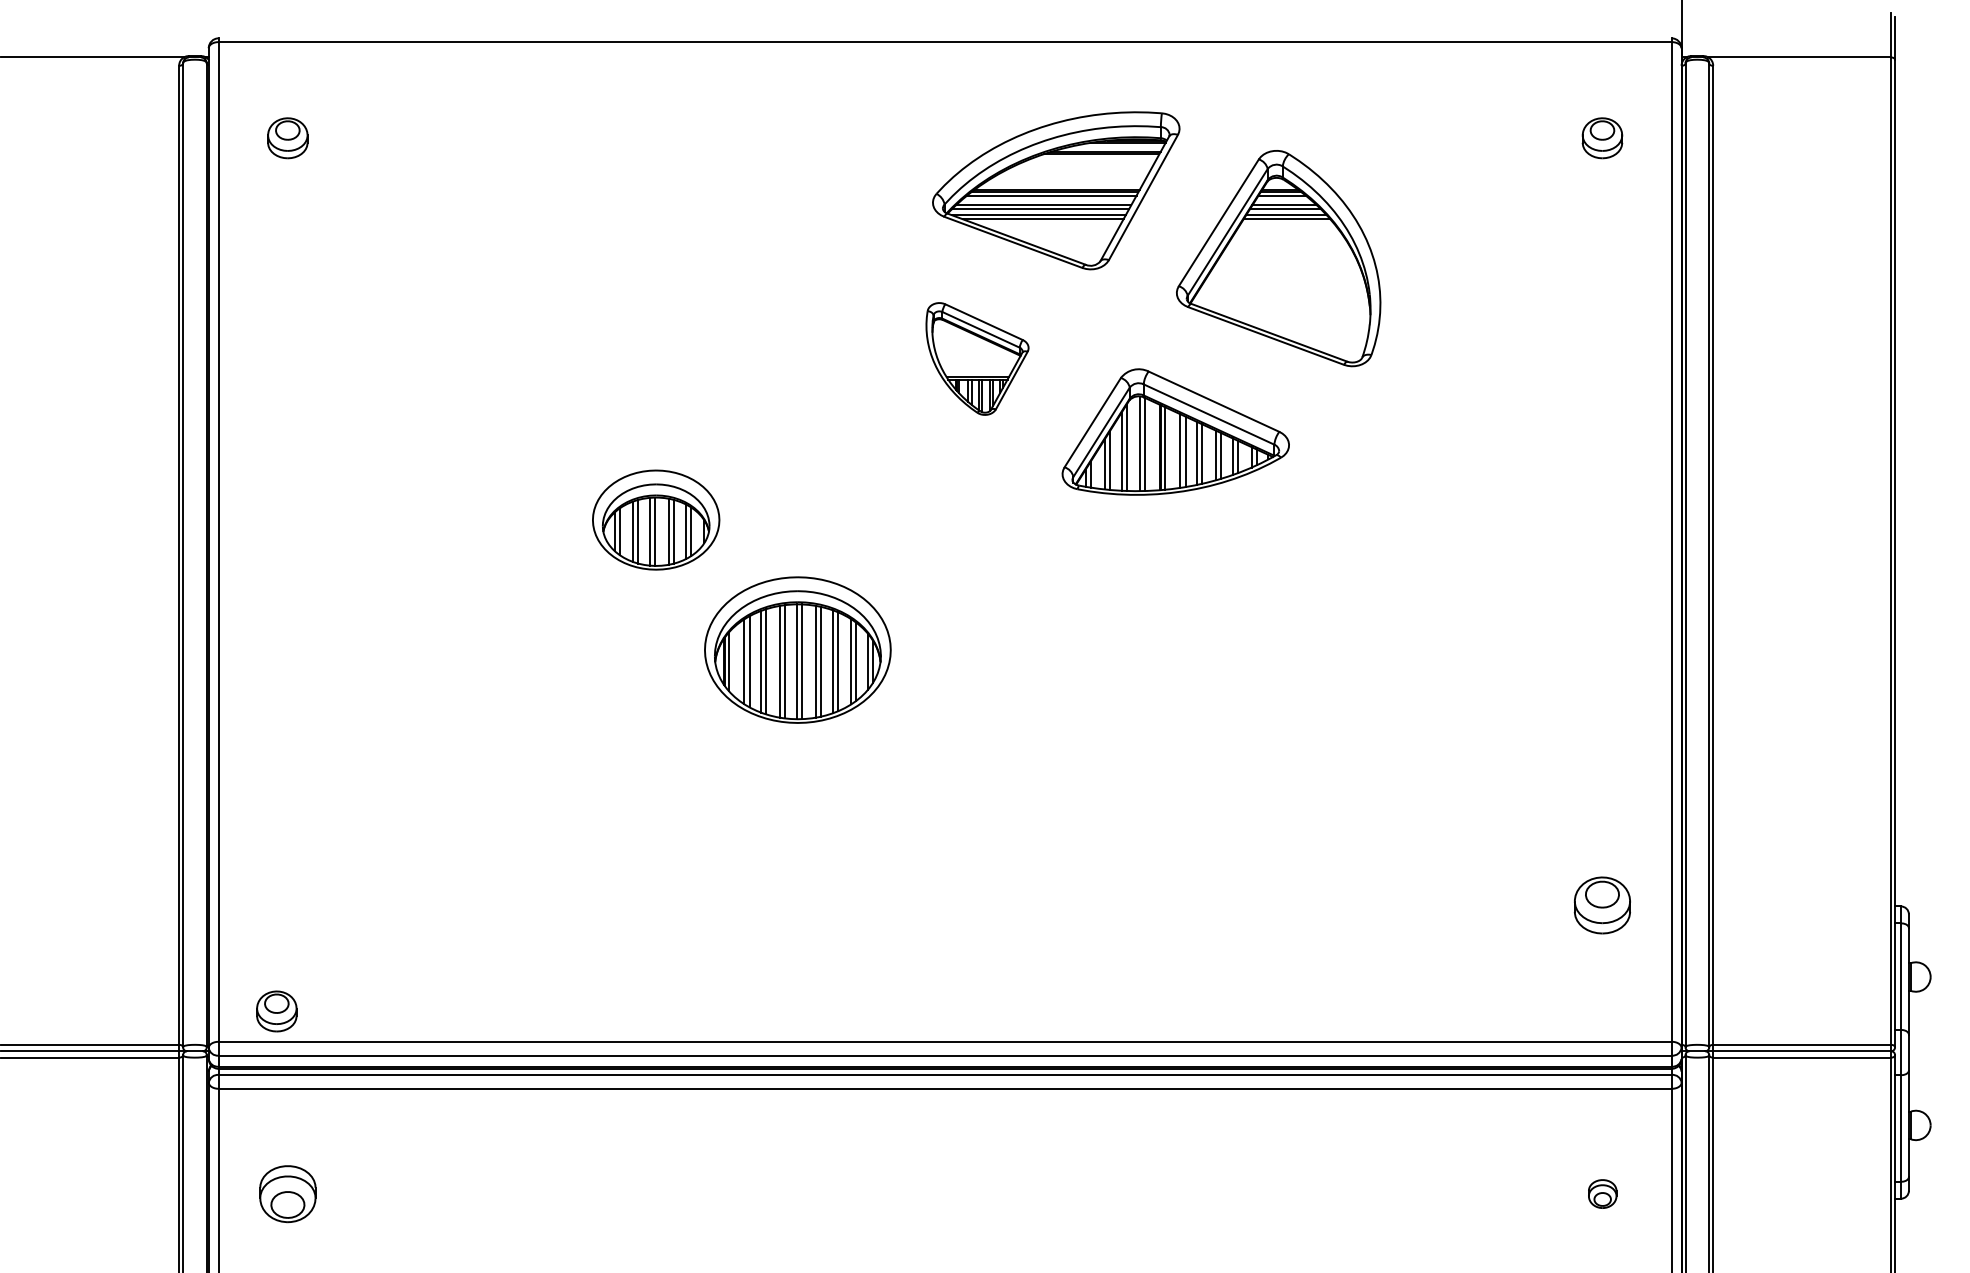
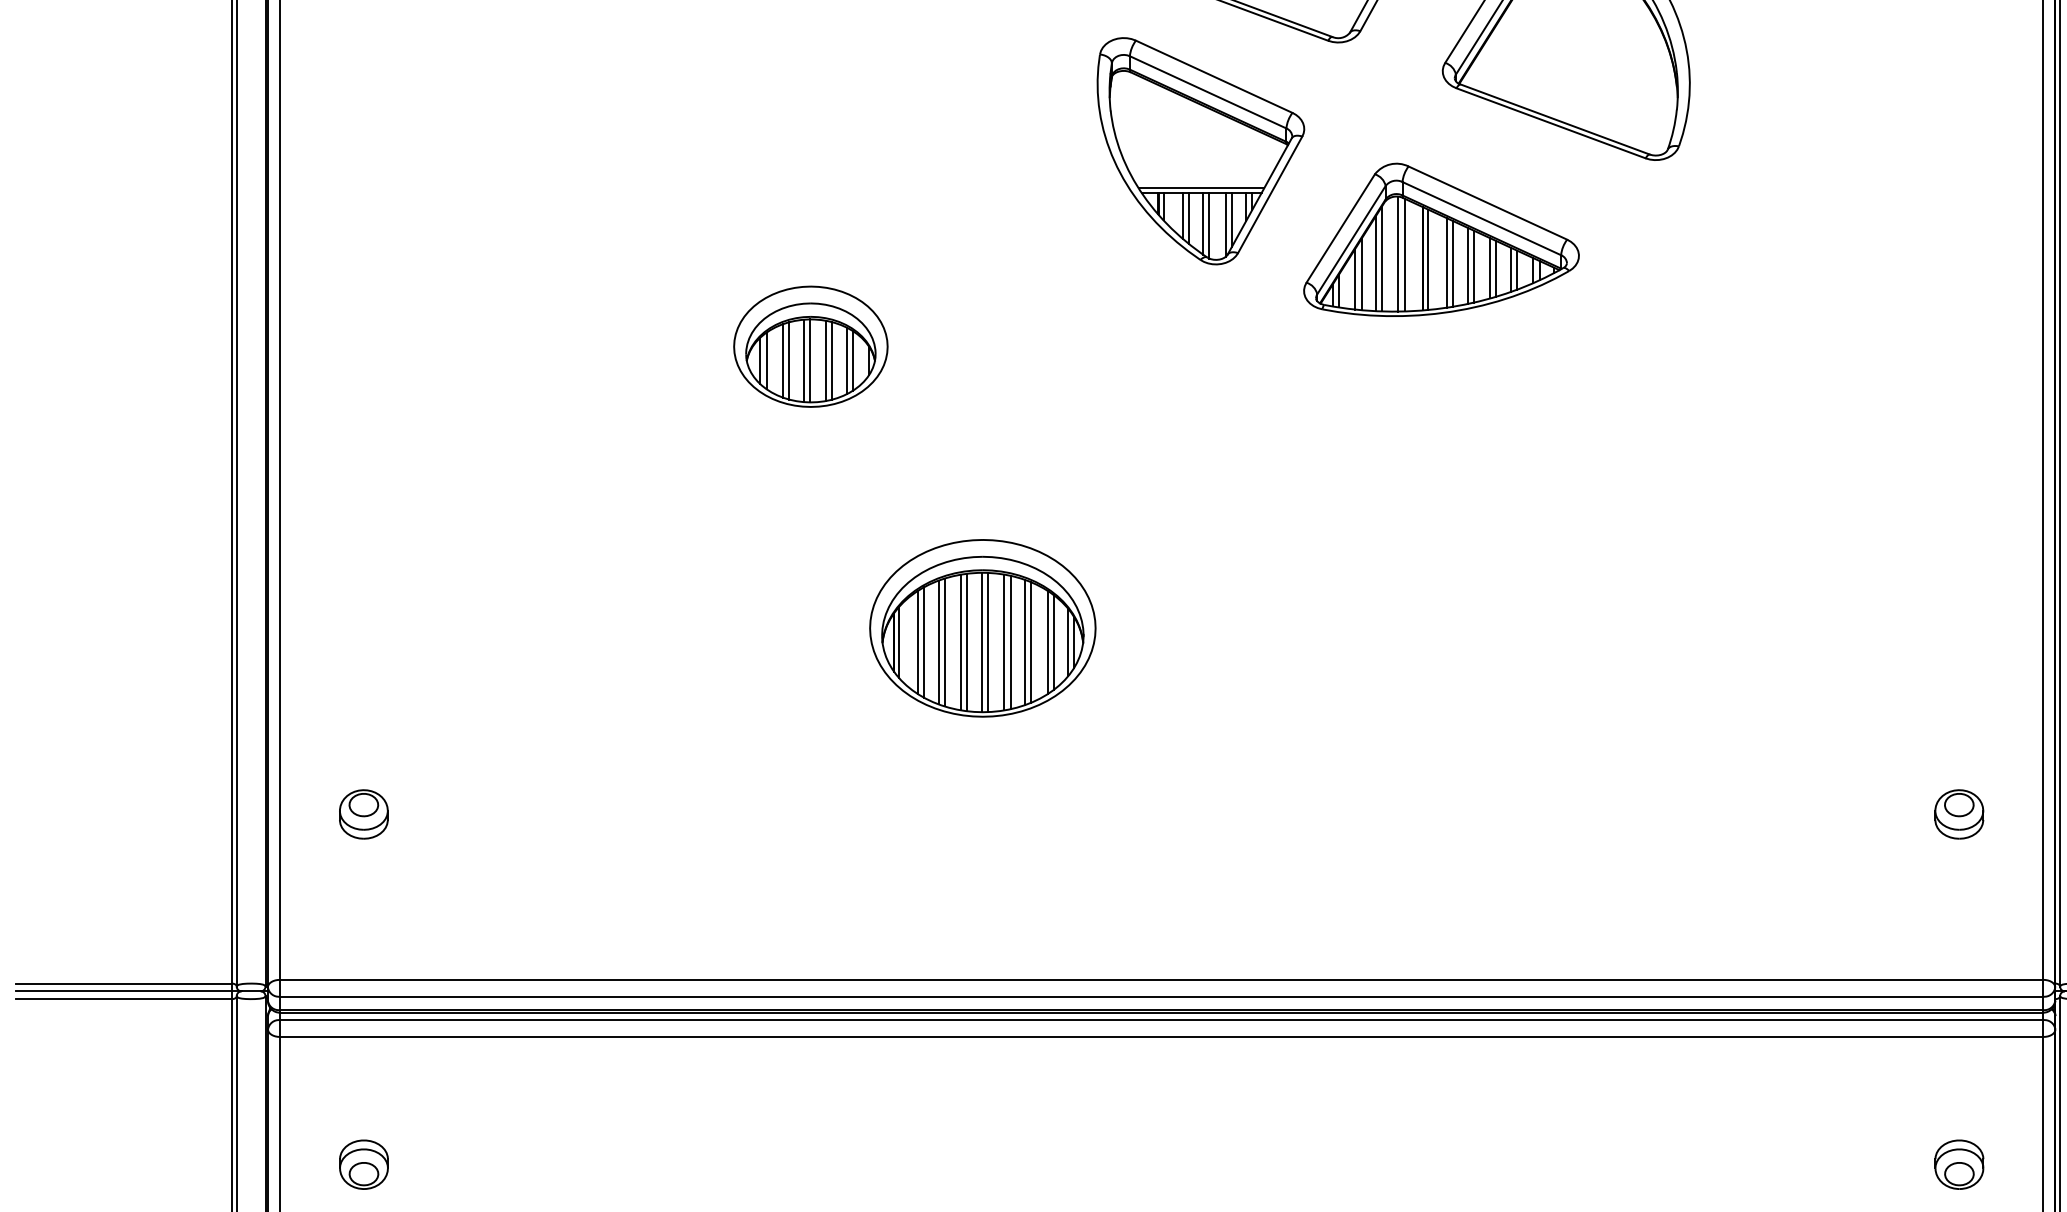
part: (977, 358) -> (1200, 150), size x1.67
part: (797, 649) -> (982, 627), moved
part: (1602, 905) -> (1959, 814), size x0.71
part: (276, 1011) -> (363, 814), moved
part: (287, 1193) -> (363, 1164), size x0.71
part: (1602, 1193) -> (1959, 1164), size x1.43

